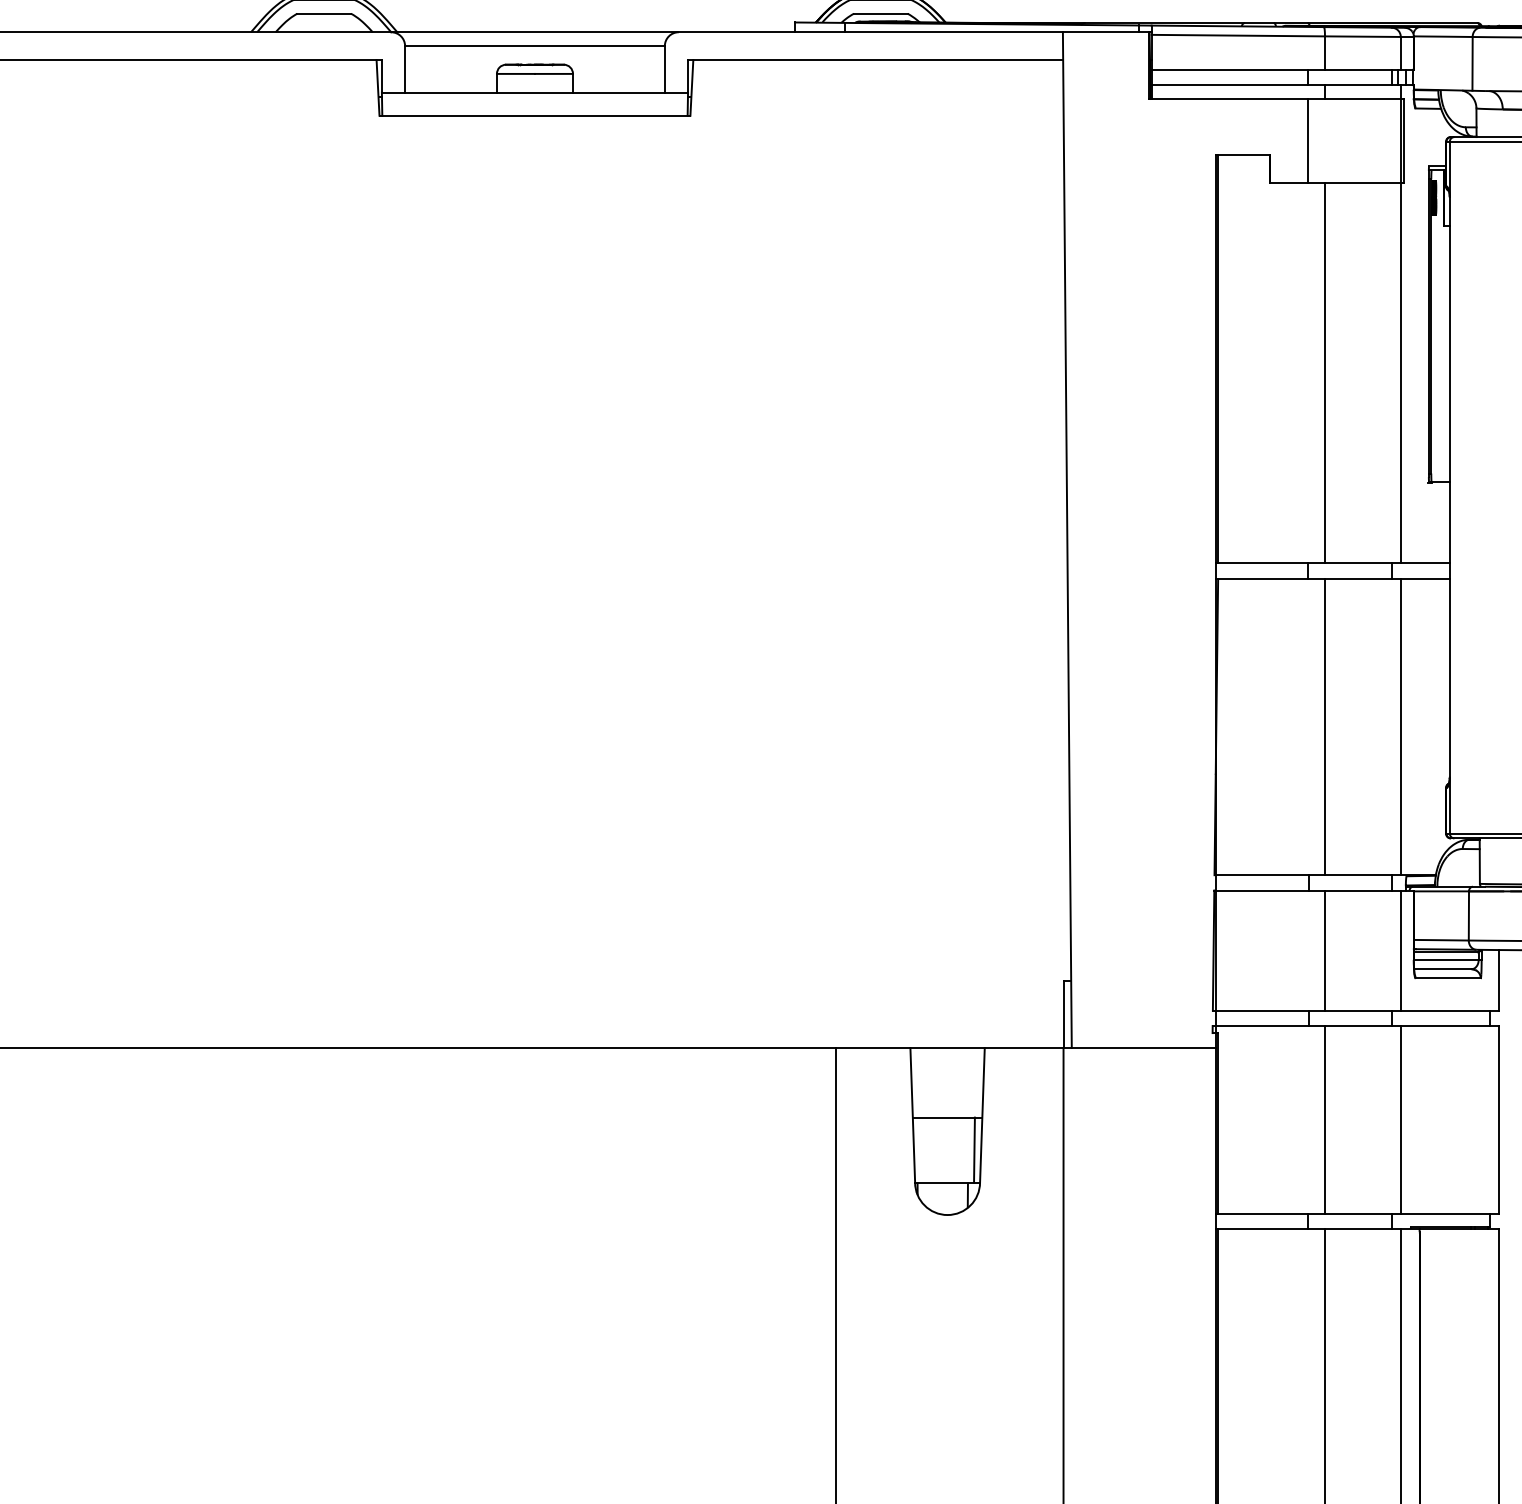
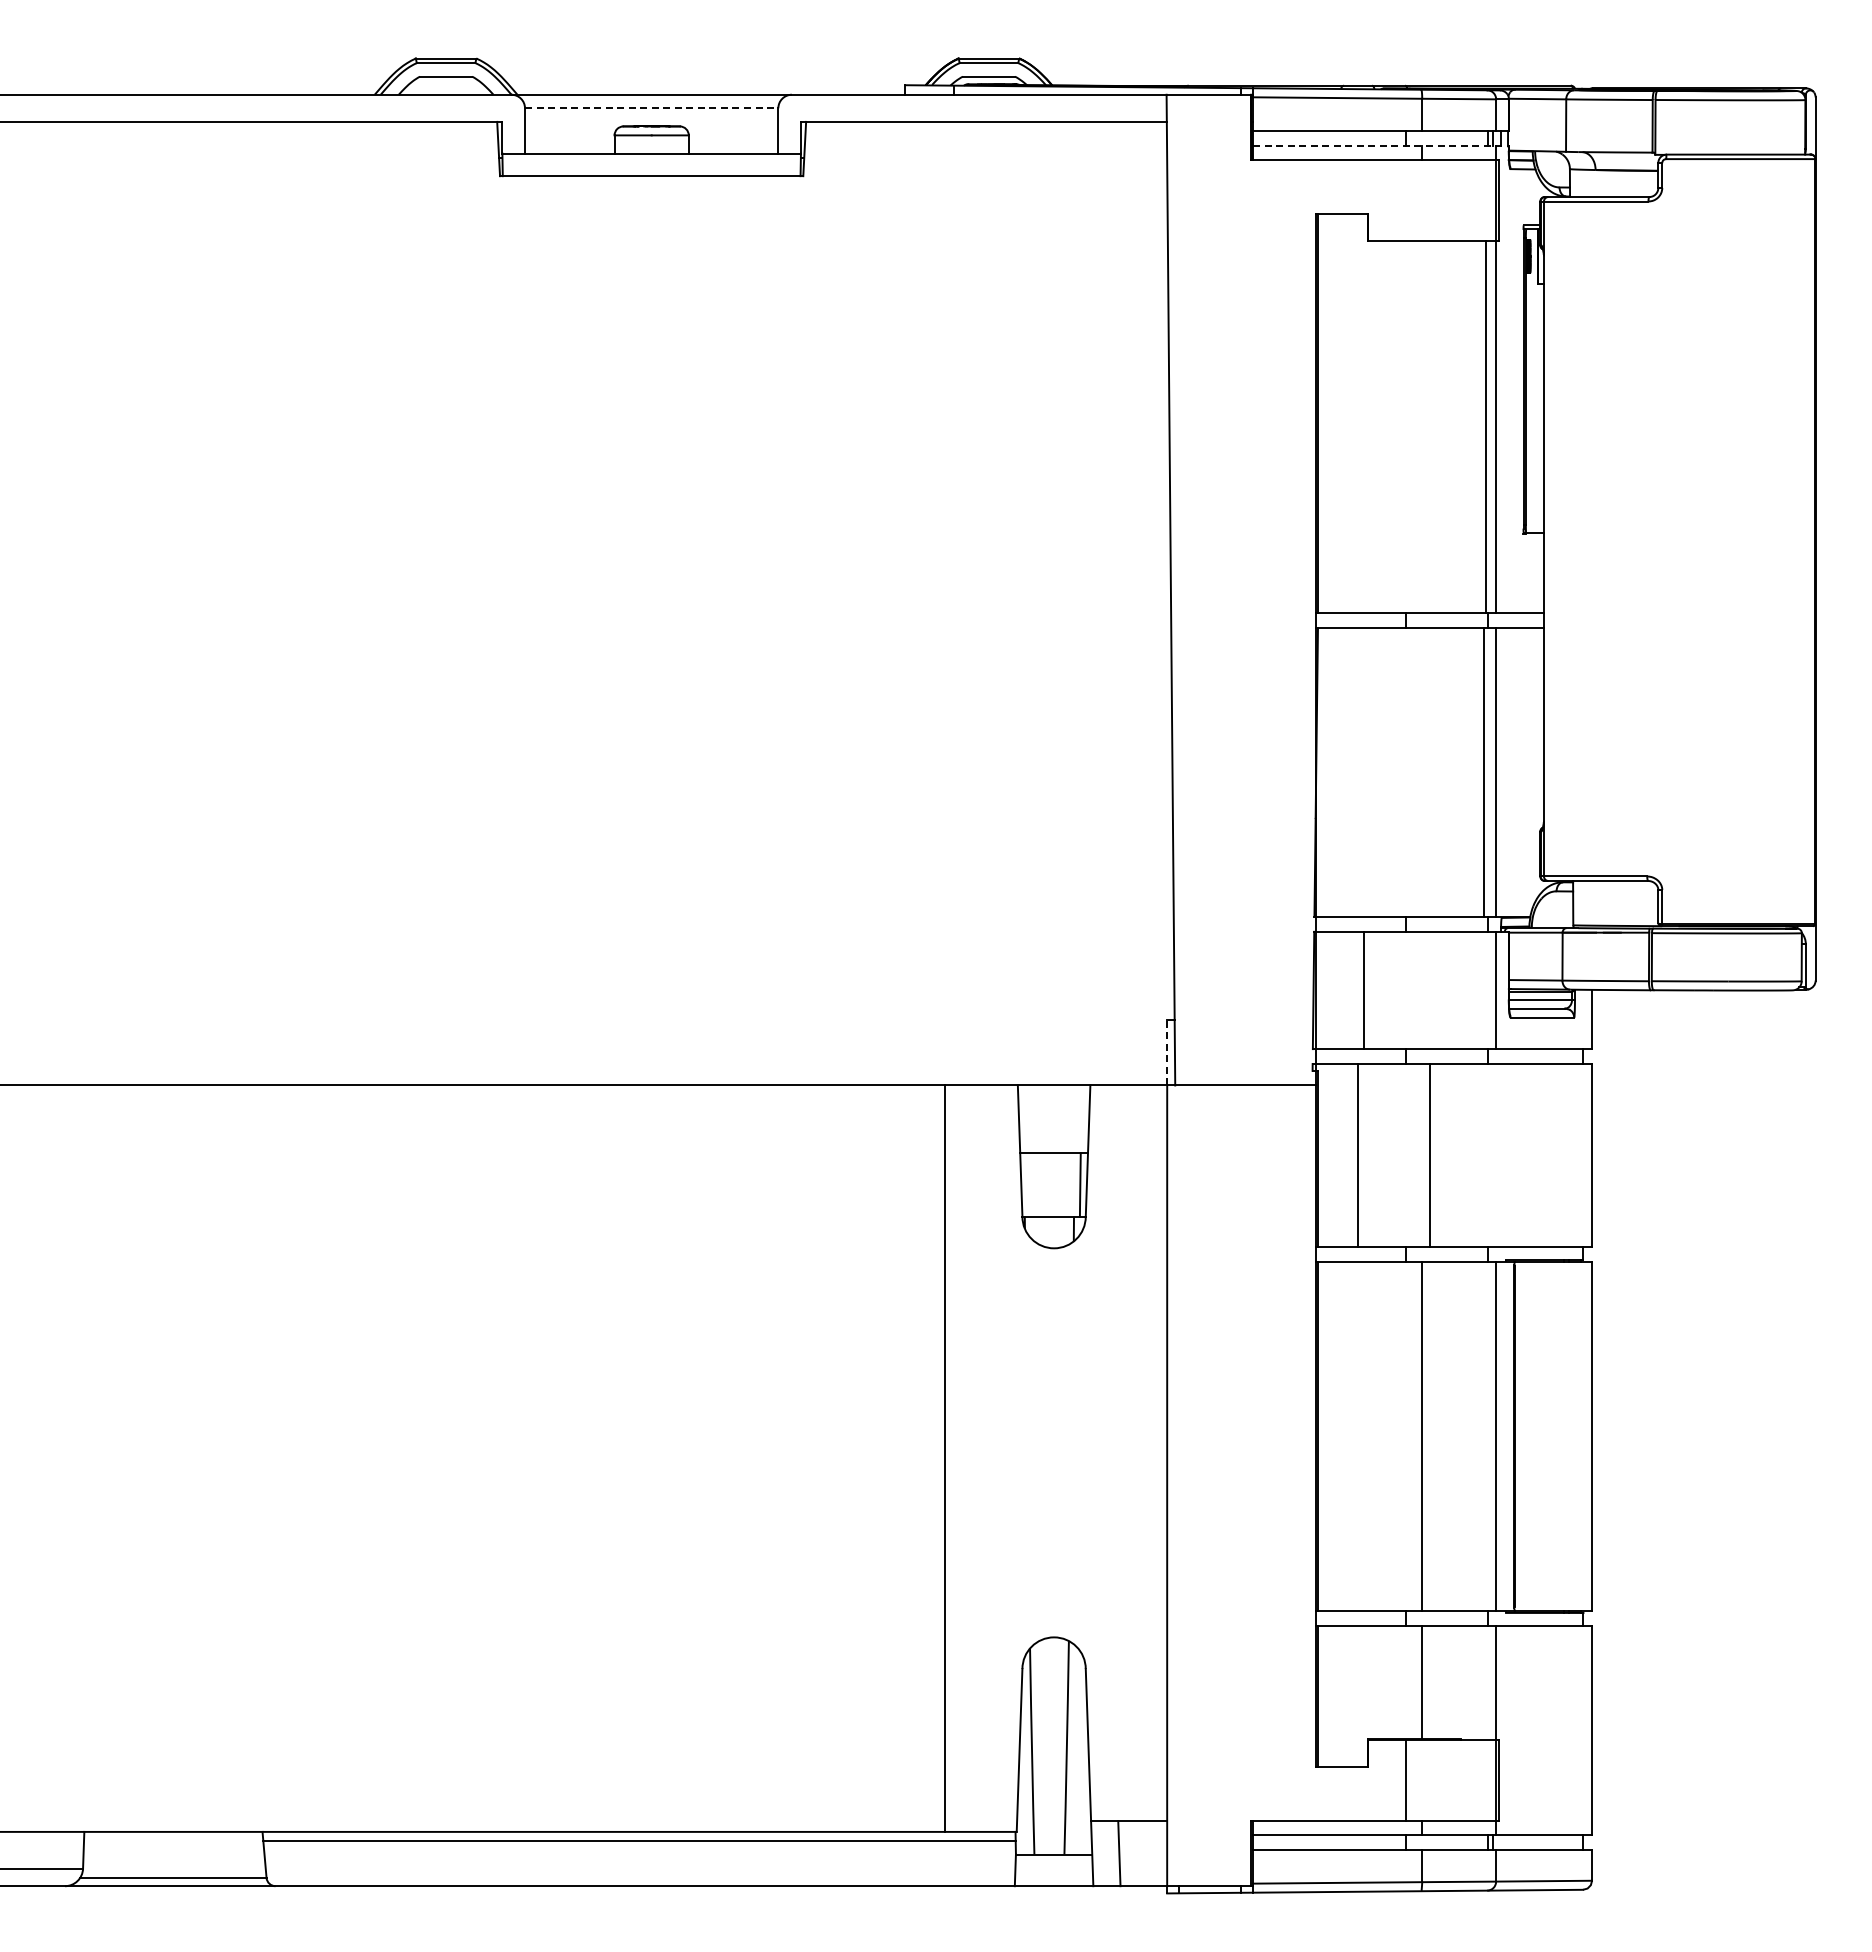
line: (534, 46) -> (651, 108), solid -> dashed
line: (1282, 85) -> (1380, 146), solid -> dashed
line: (1307, 140) -> (1405, 200), removed
line: (1325, 372) -> (1486, 426), moved
line: (1325, 726) -> (1484, 771), moved
line: (1325, 950) -> (1364, 990), moved
line: (1063, 1014) -> (1167, 1052), solid -> dashed
line: (1325, 1119) -> (1358, 1155), moved
line: (1401, 1119) -> (1430, 1155), moved

